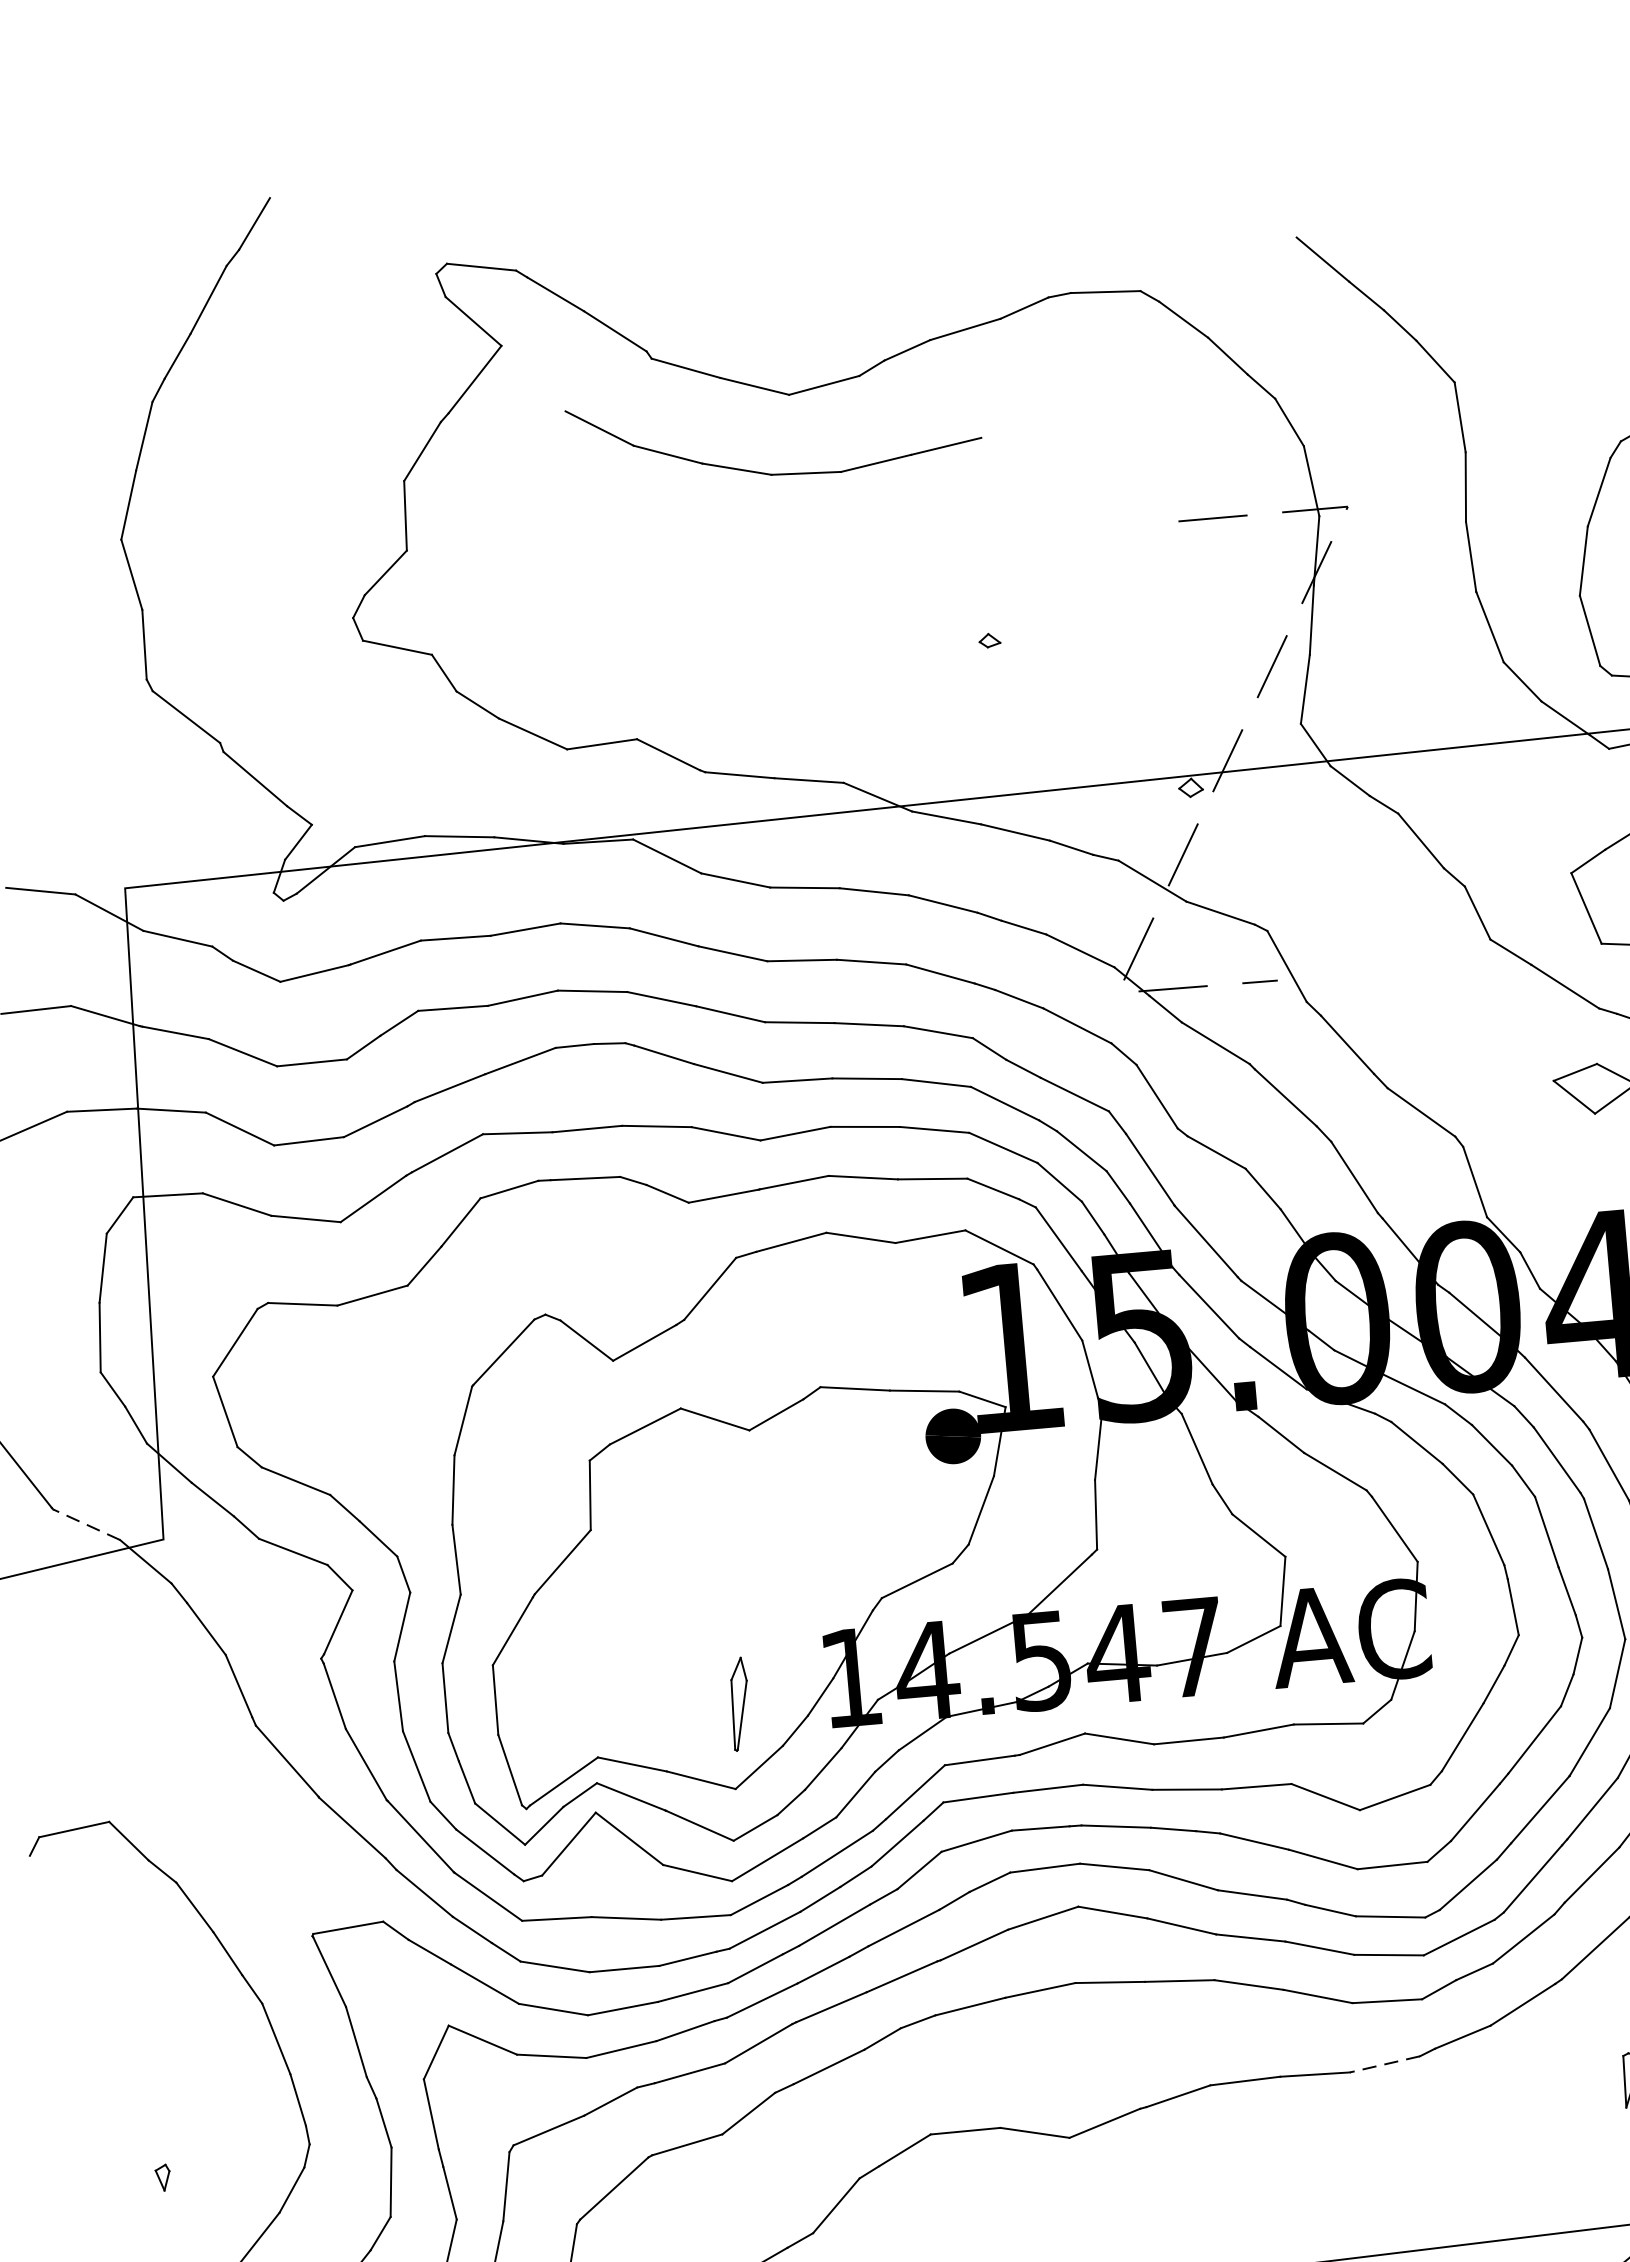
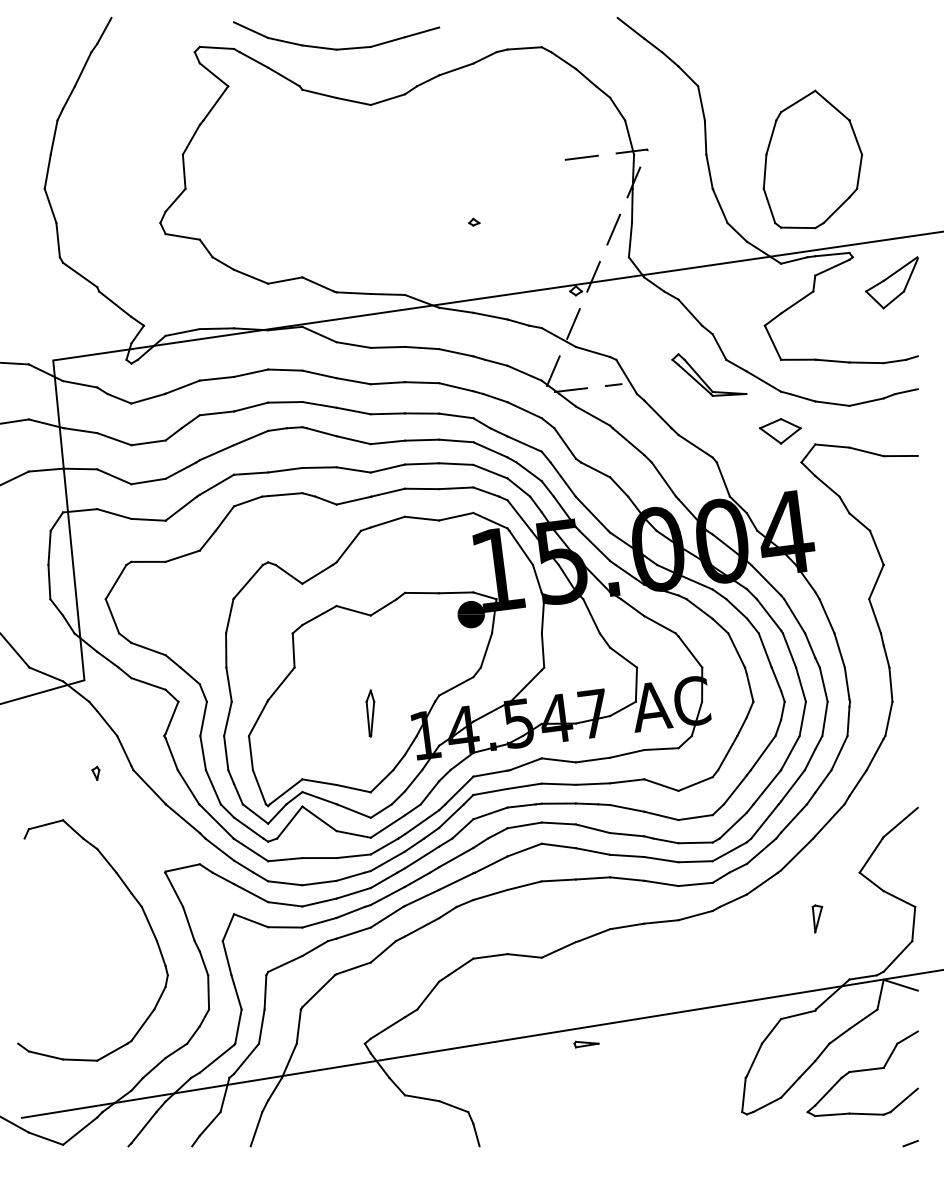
part: (771, 472) -> (336, 48), moved
part: (1442, 977) -> (703, 379), added
line: (84, 1524) -> (45, 674), dashed -> solid
part: (738, 1704) -> (370, 713), moved
line: (1384, 2064) -> (695, 915), dashed -> solid
part: (161, 2177) -> (95, 773), moved

